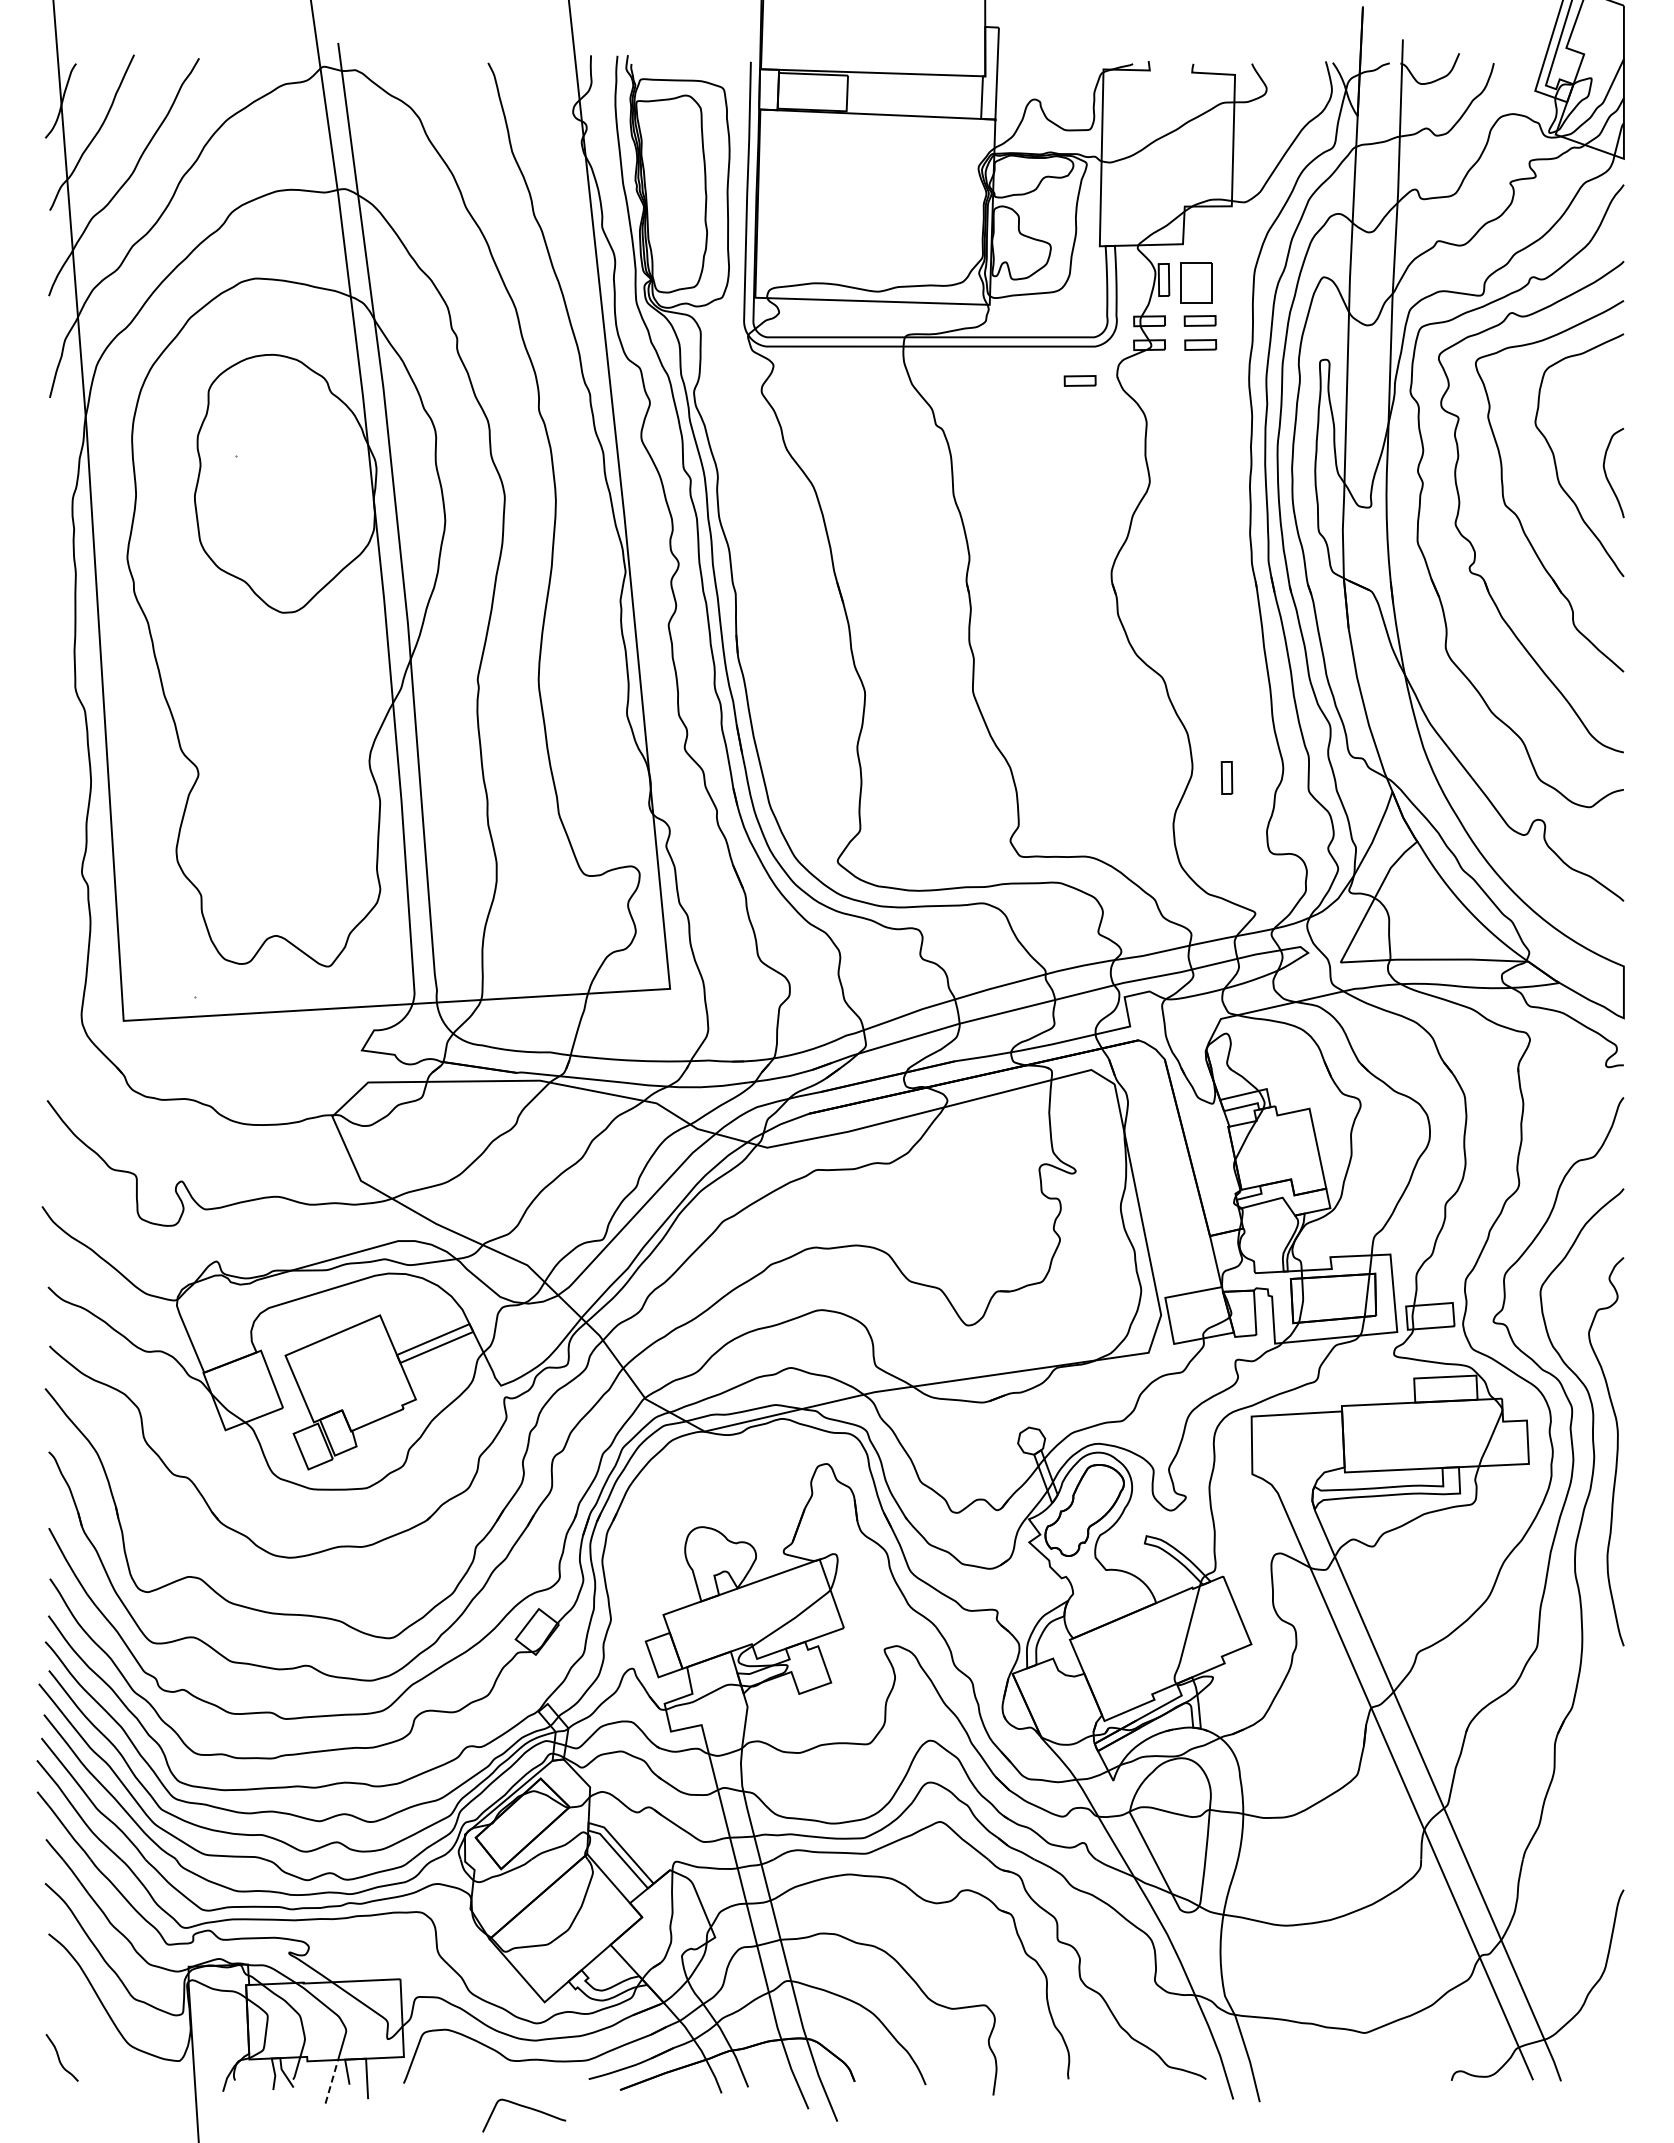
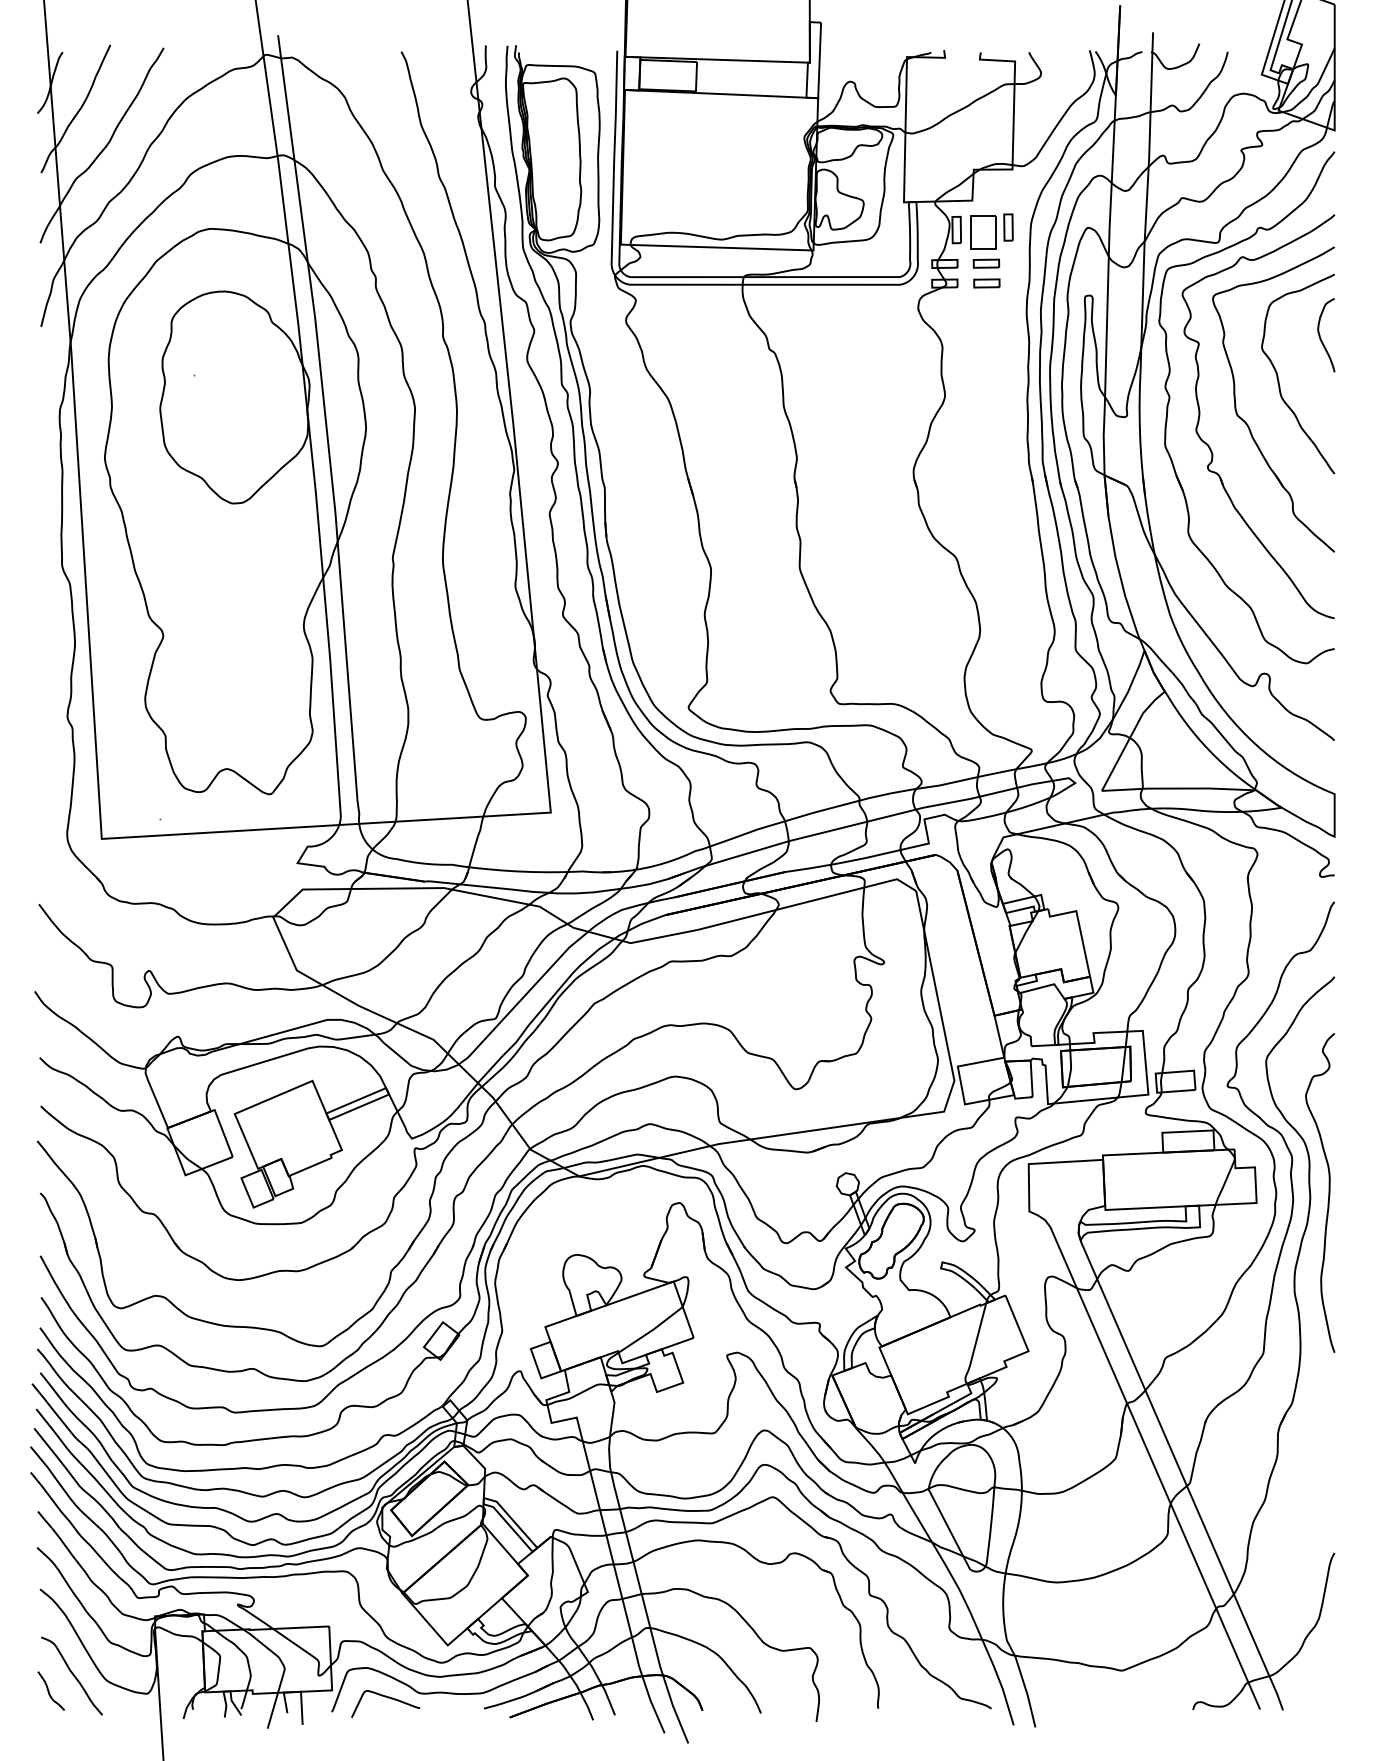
part: (1079, 380) -> (887, 312), removed
curve: (1606, 472) -> (1320, 334), moved
part: (1226, 777) -> (1008, 227), moved
curve: (87, 2037) -> (72, 1674), added
line: (331, 2081) -> (272, 1710), dashed -> solid
curve: (526, 2108) -> (387, 1698), moved

